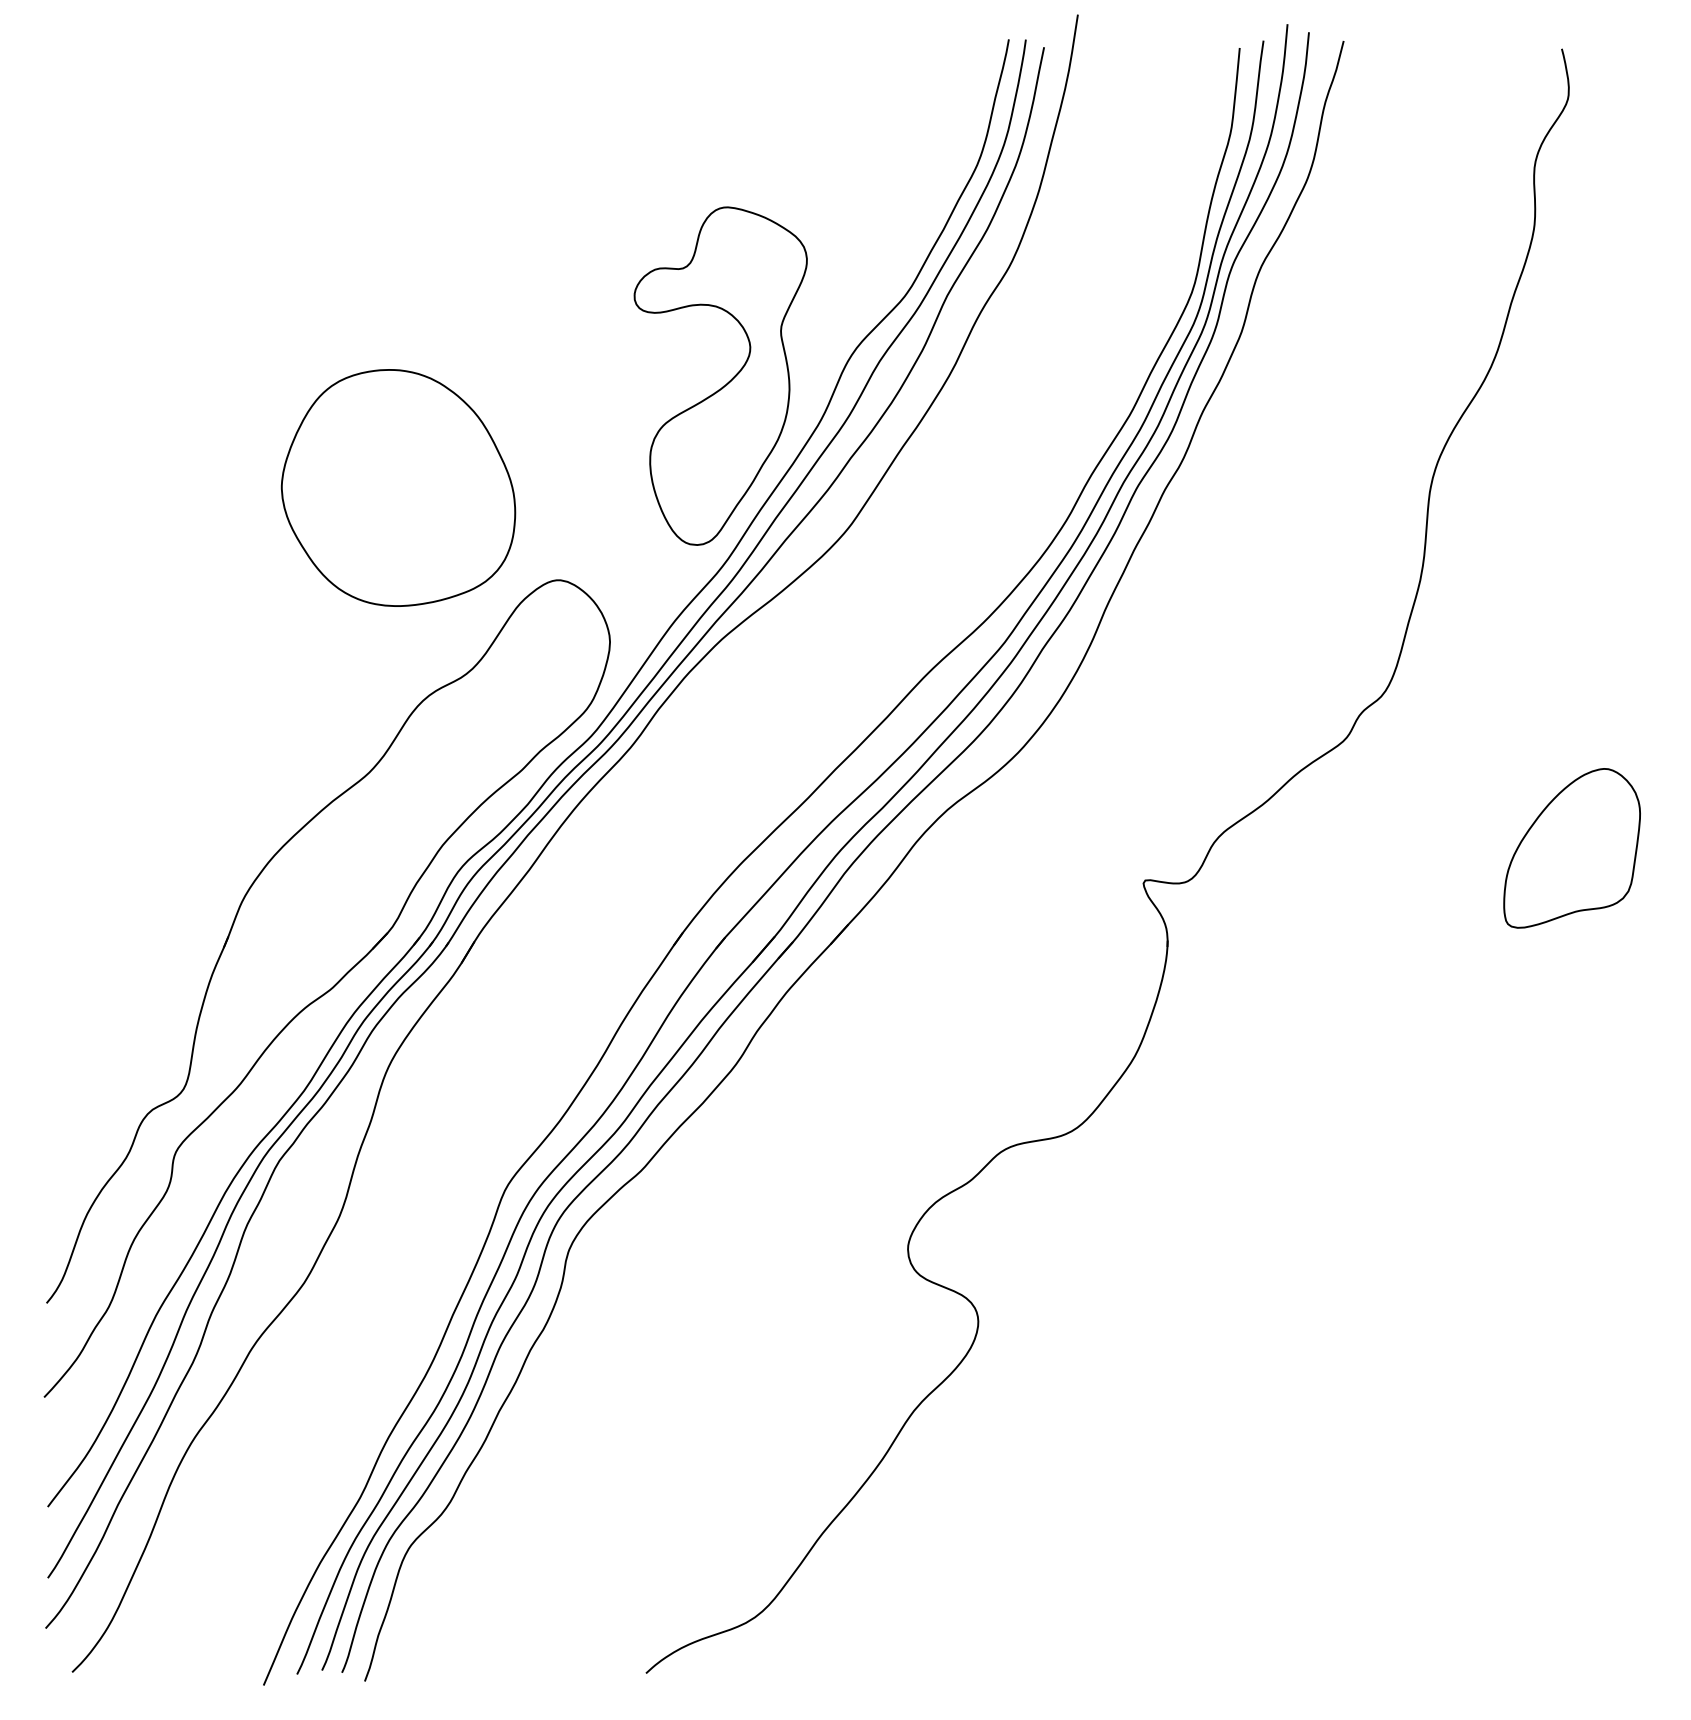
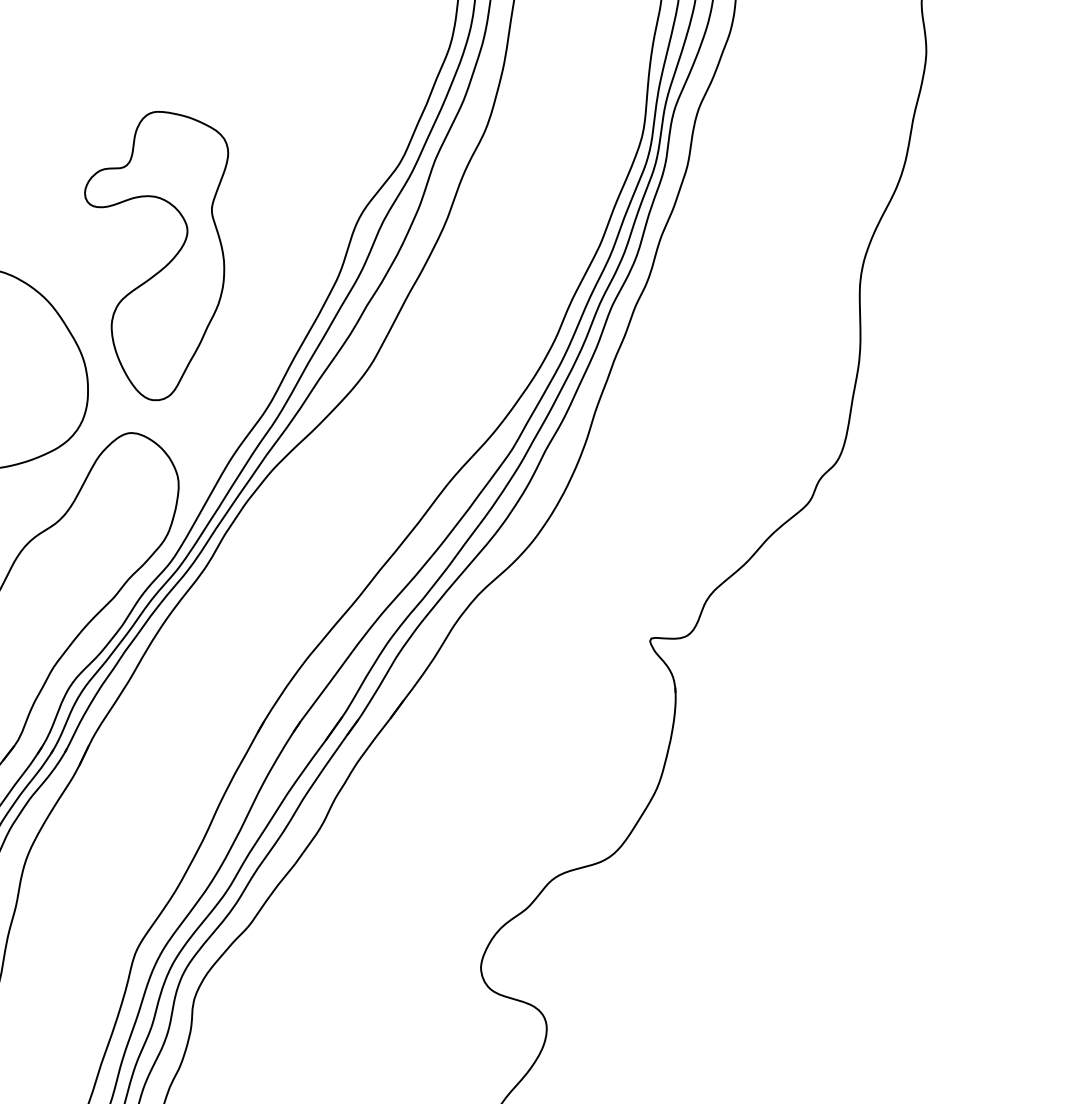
part: (727, 382) -> (170, 260), moved
part: (1571, 848) -> (1009, 576), removed

